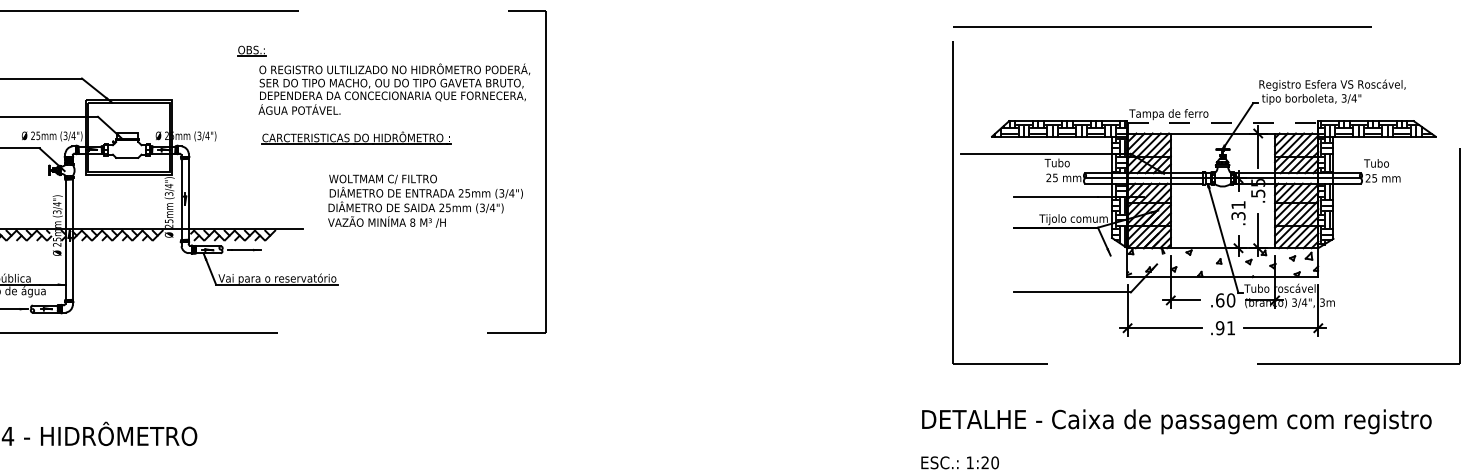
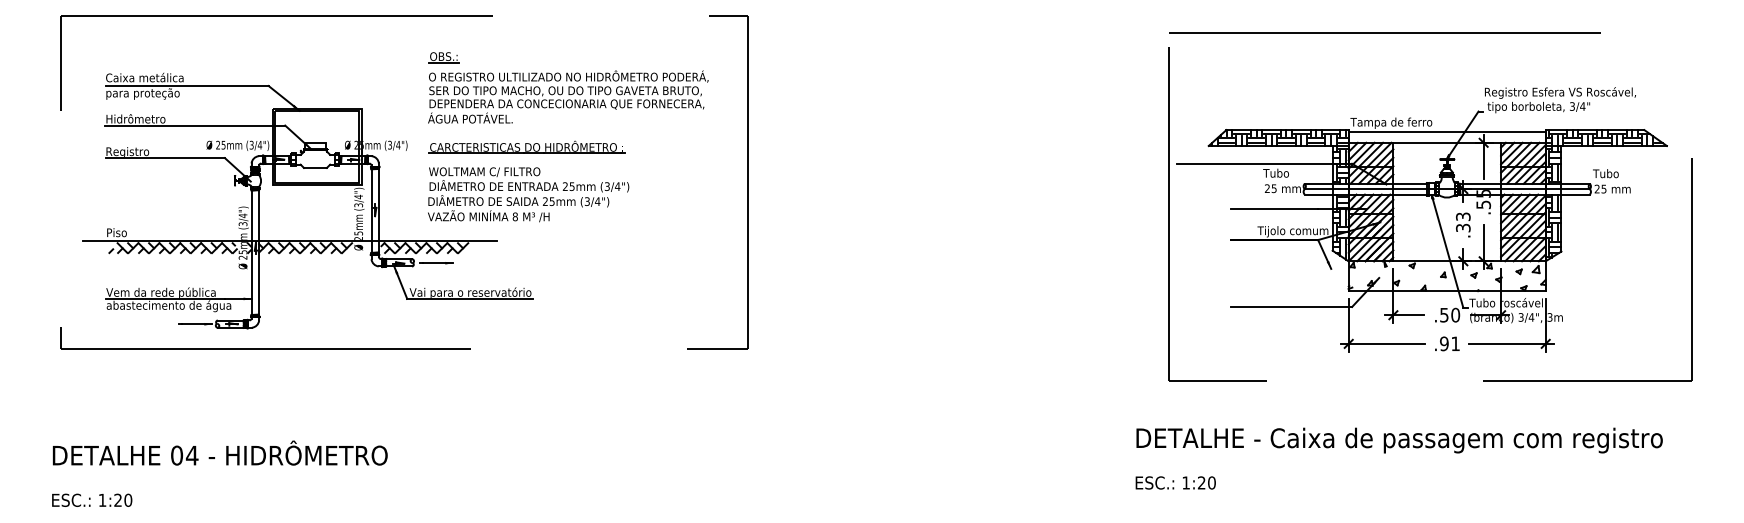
text: (394, 88) -> (568, 96), moved
line: (1223, 123) -> (1447, 132), dashed -> solid
part: (355, 137) -> (526, 146), moved
text: (425, 200) -> (528, 194), moved
text: (1238, 204) -> (1463, 216), .31 -> .33
text: (1220, 299) -> (1444, 314), .60 -> .50

